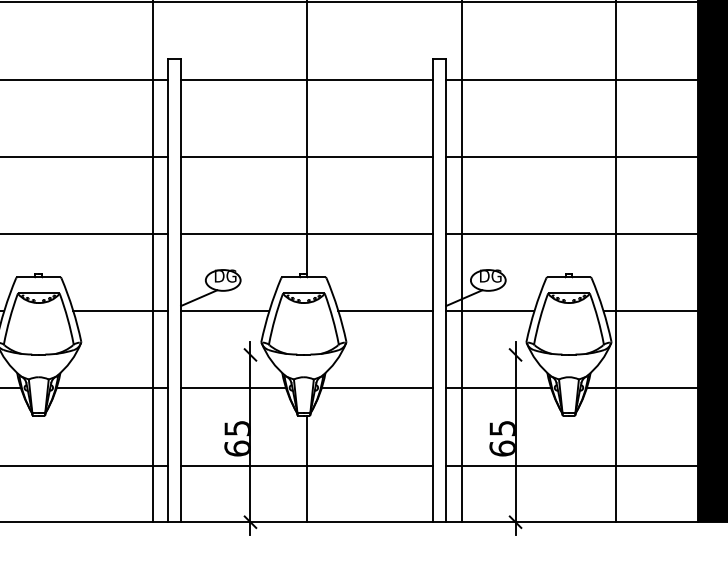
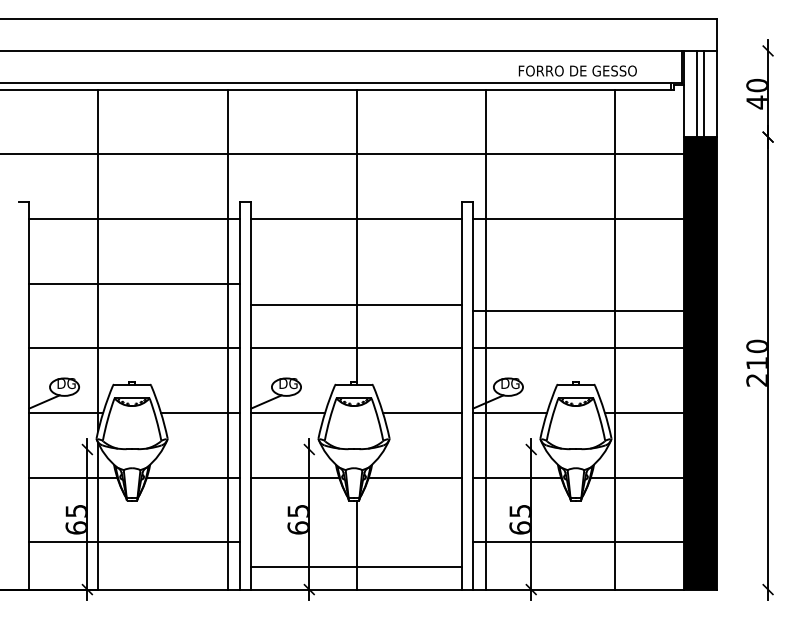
line: (306, 156) -> (356, 304), moved
line: (572, 156) -> (578, 310), moved
line: (306, 465) -> (356, 567), moved

